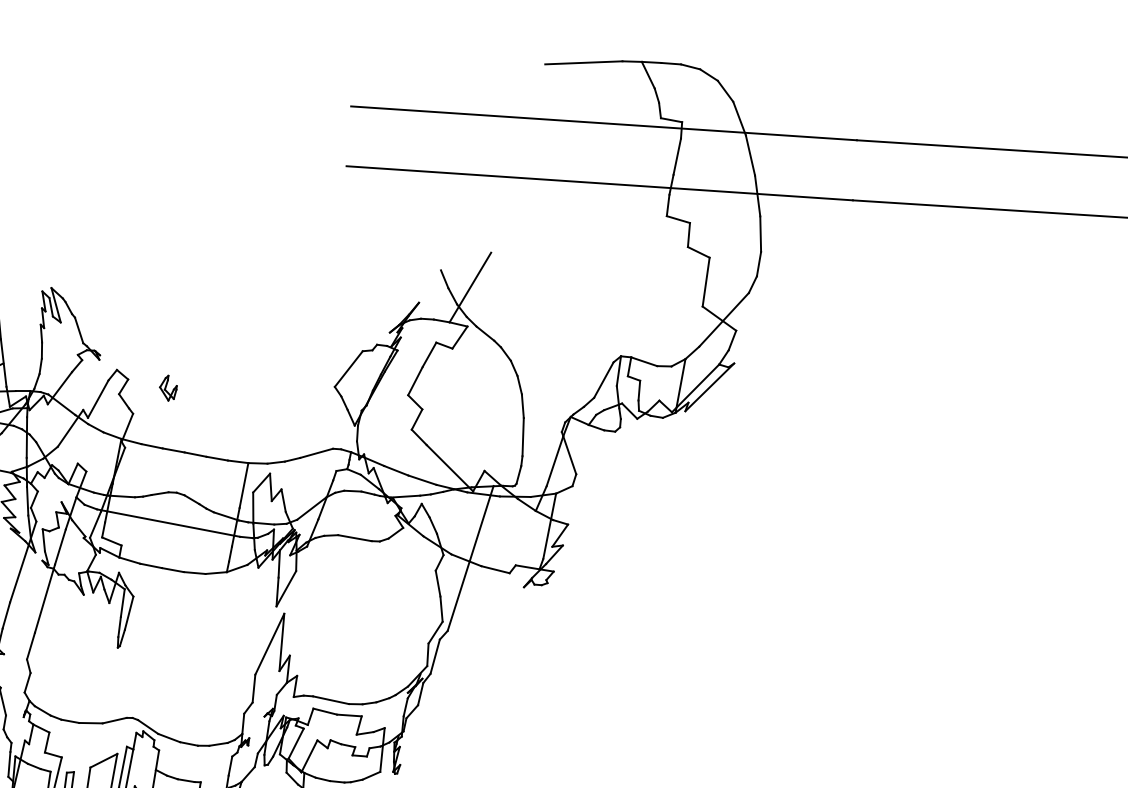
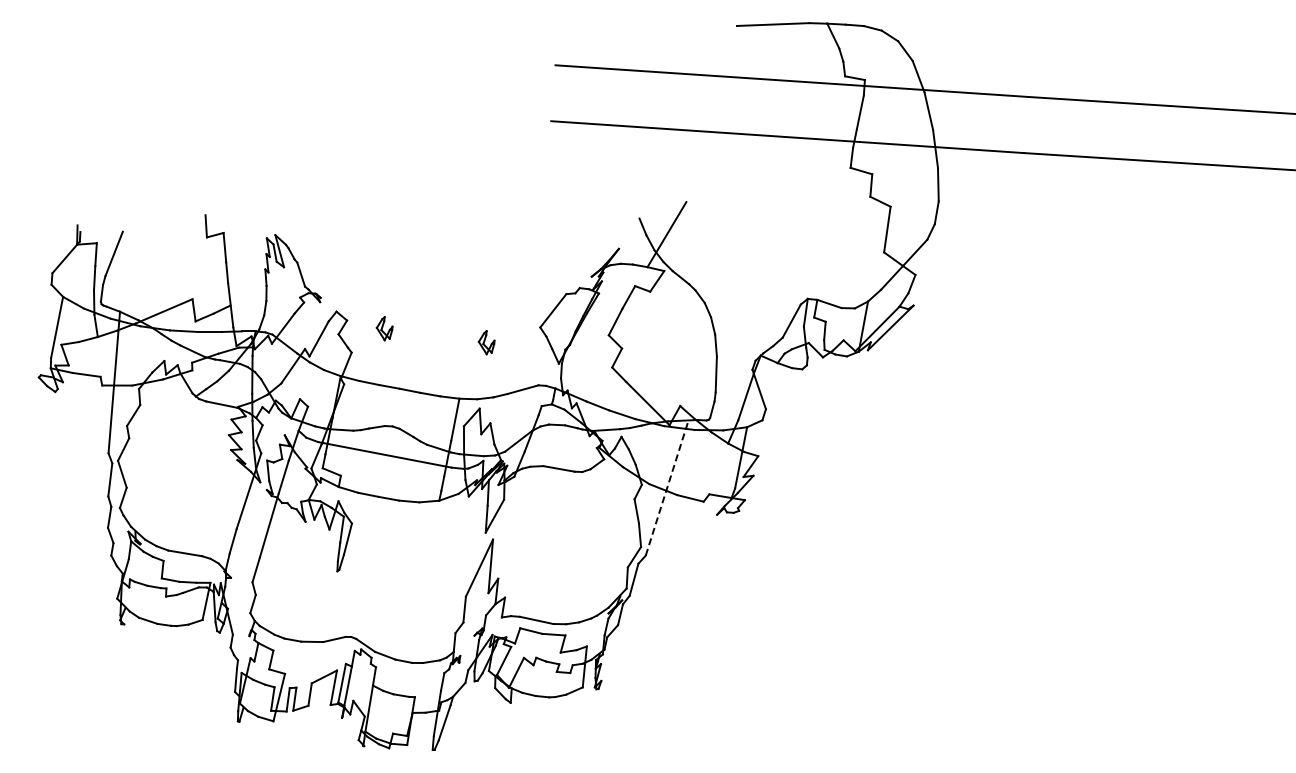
part: (277, 402) -> (486, 342), added
line: (470, 558) -> (667, 487), solid -> dashed

